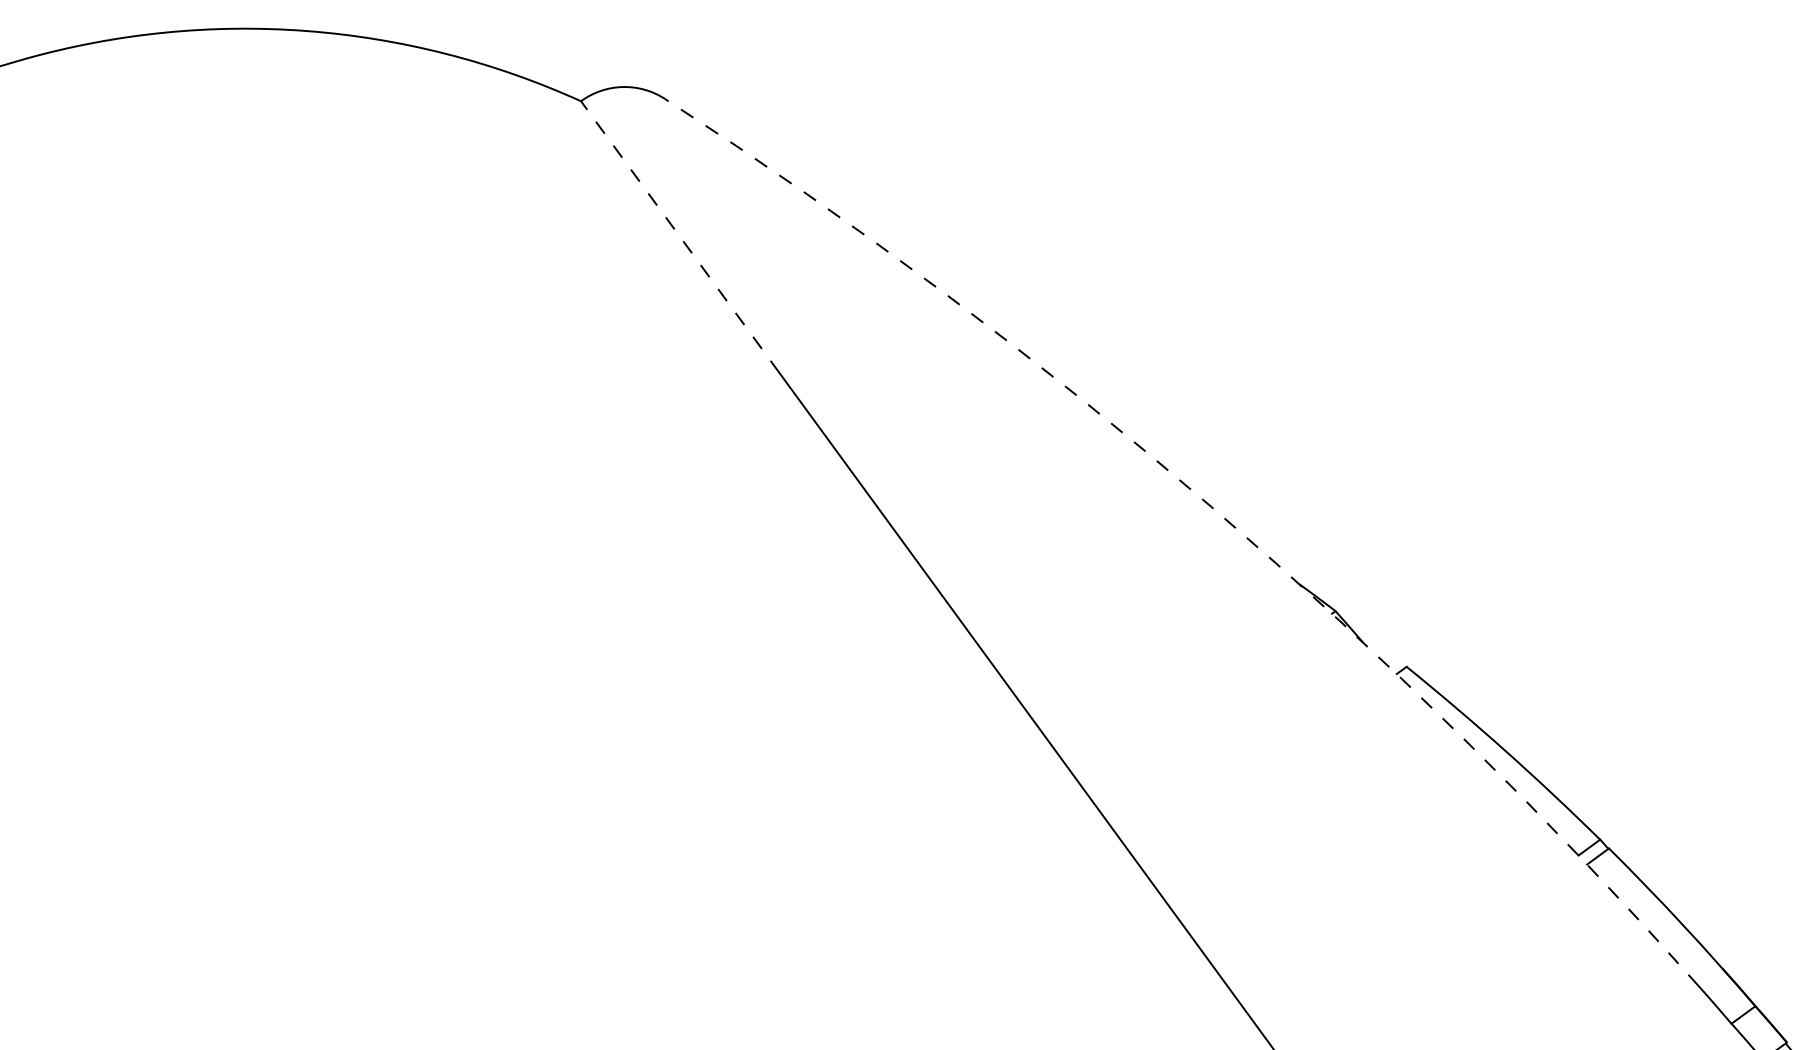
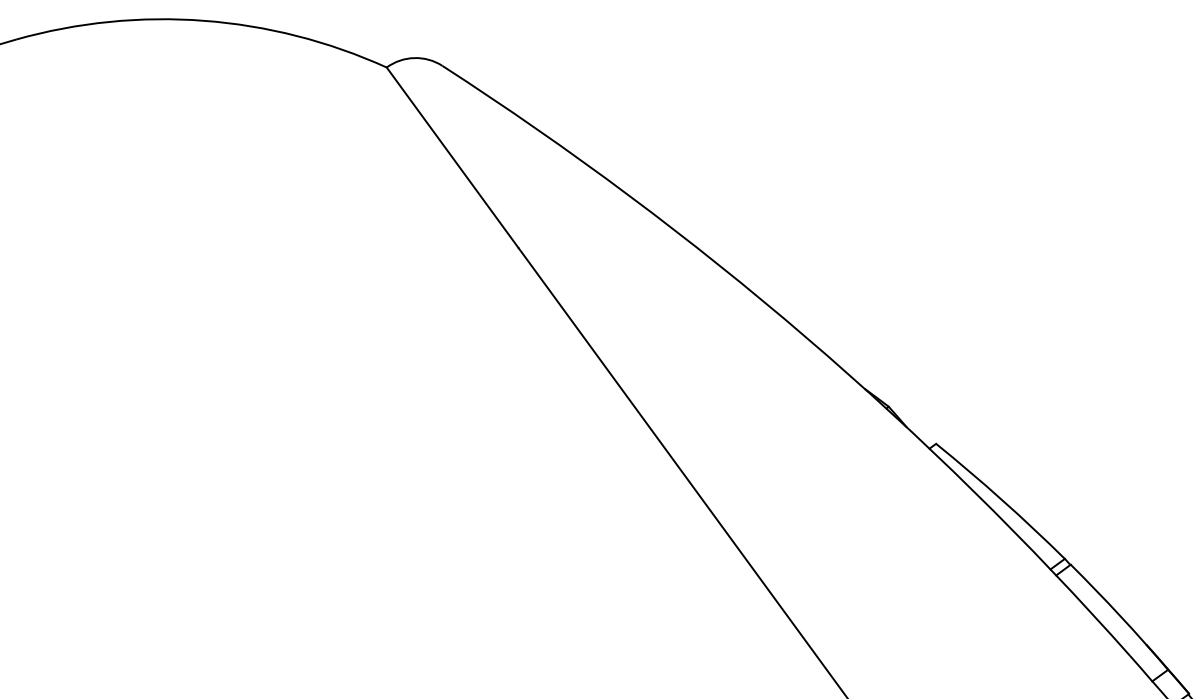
line: (679, 236) -> (452, 157), dashed -> solid
arc: (1211, 506) -> (806, 337), dashed -> solid

